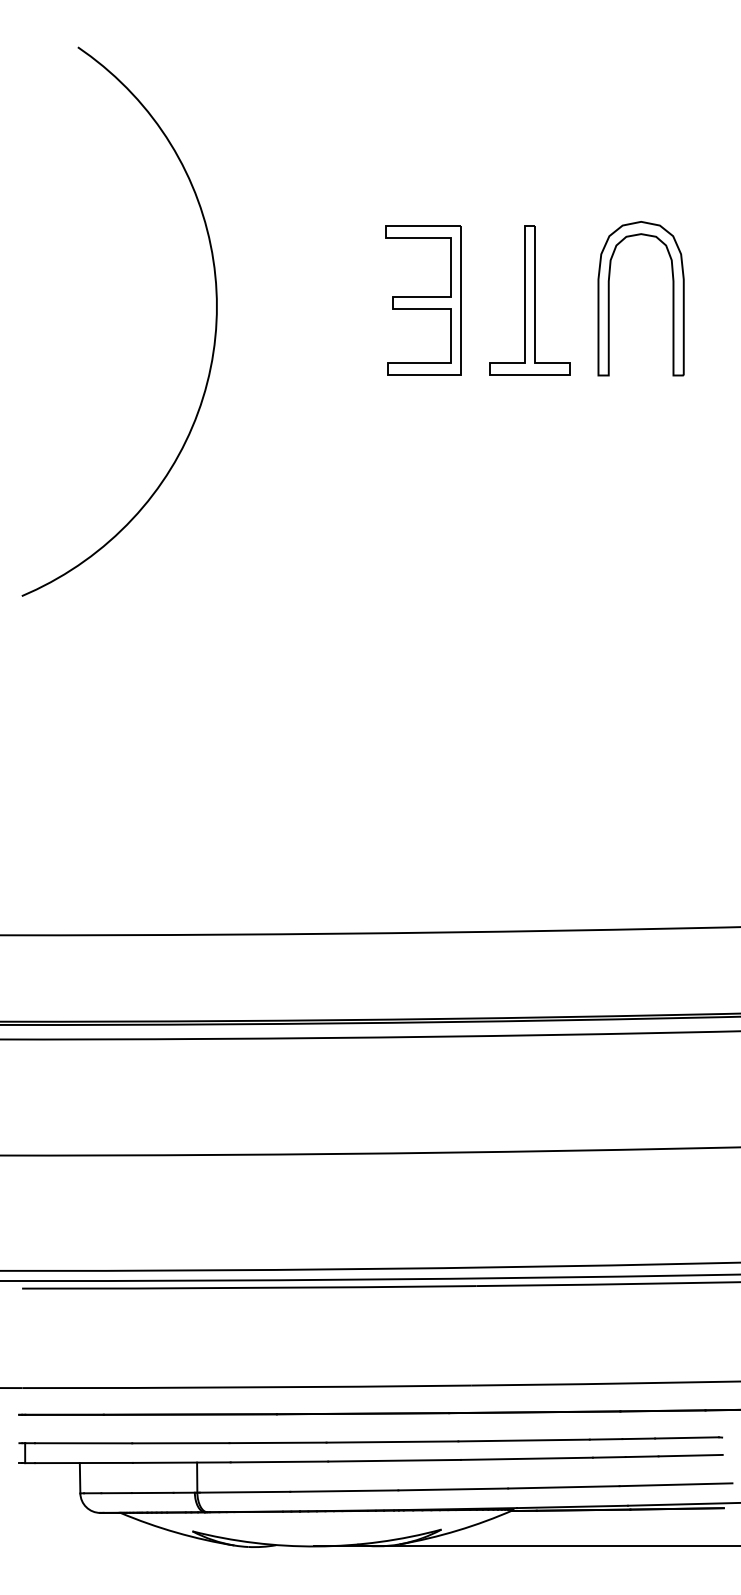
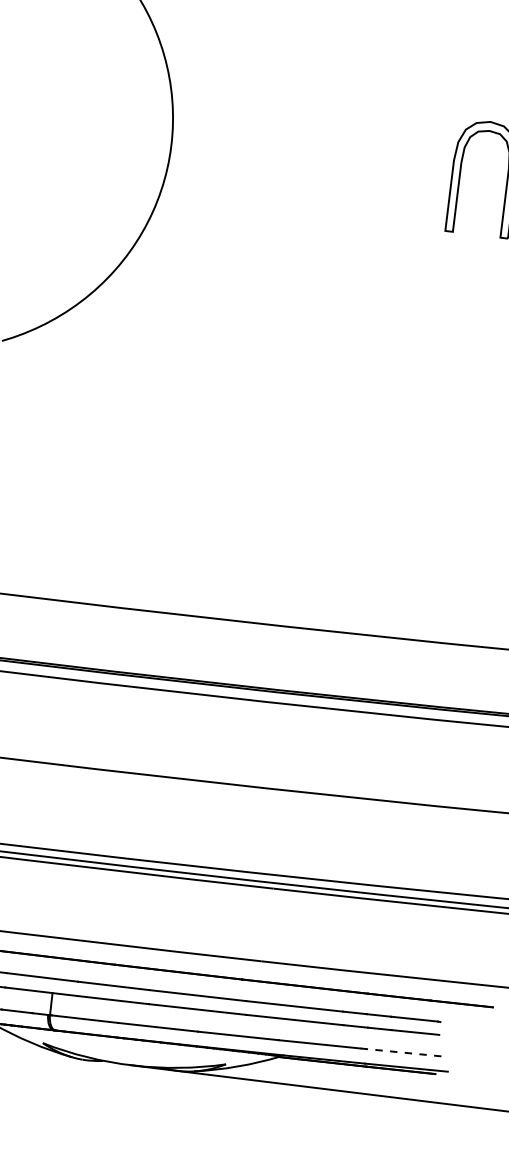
part: (423, 300) -> (323, 160), removed
part: (529, 300) -> (401, 169), removed
line: (676, 1484) -> (402, 1052), solid -> dashed

